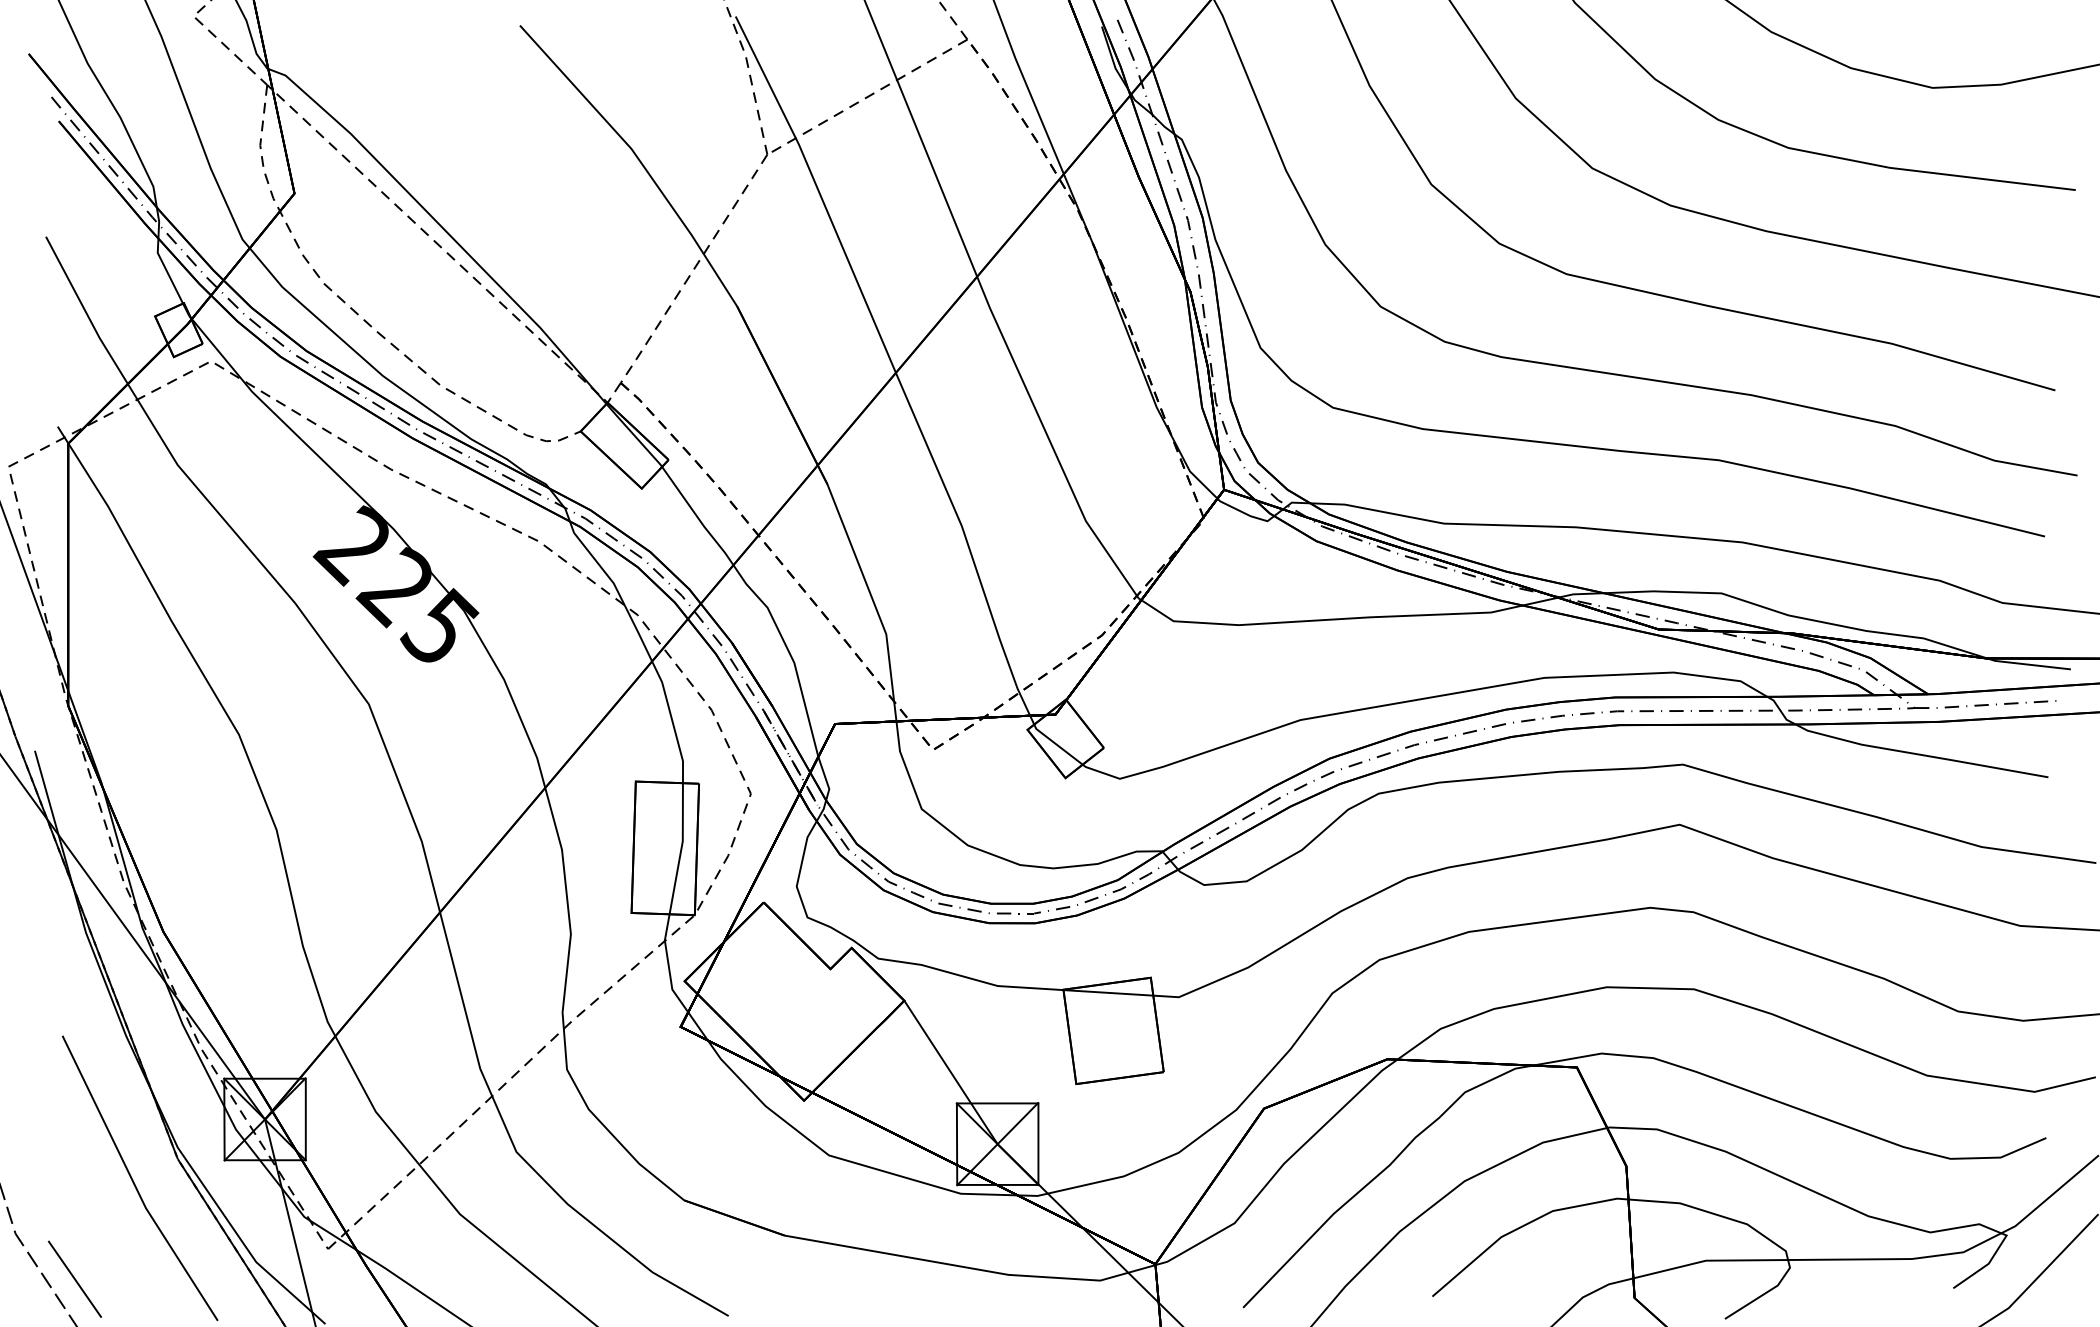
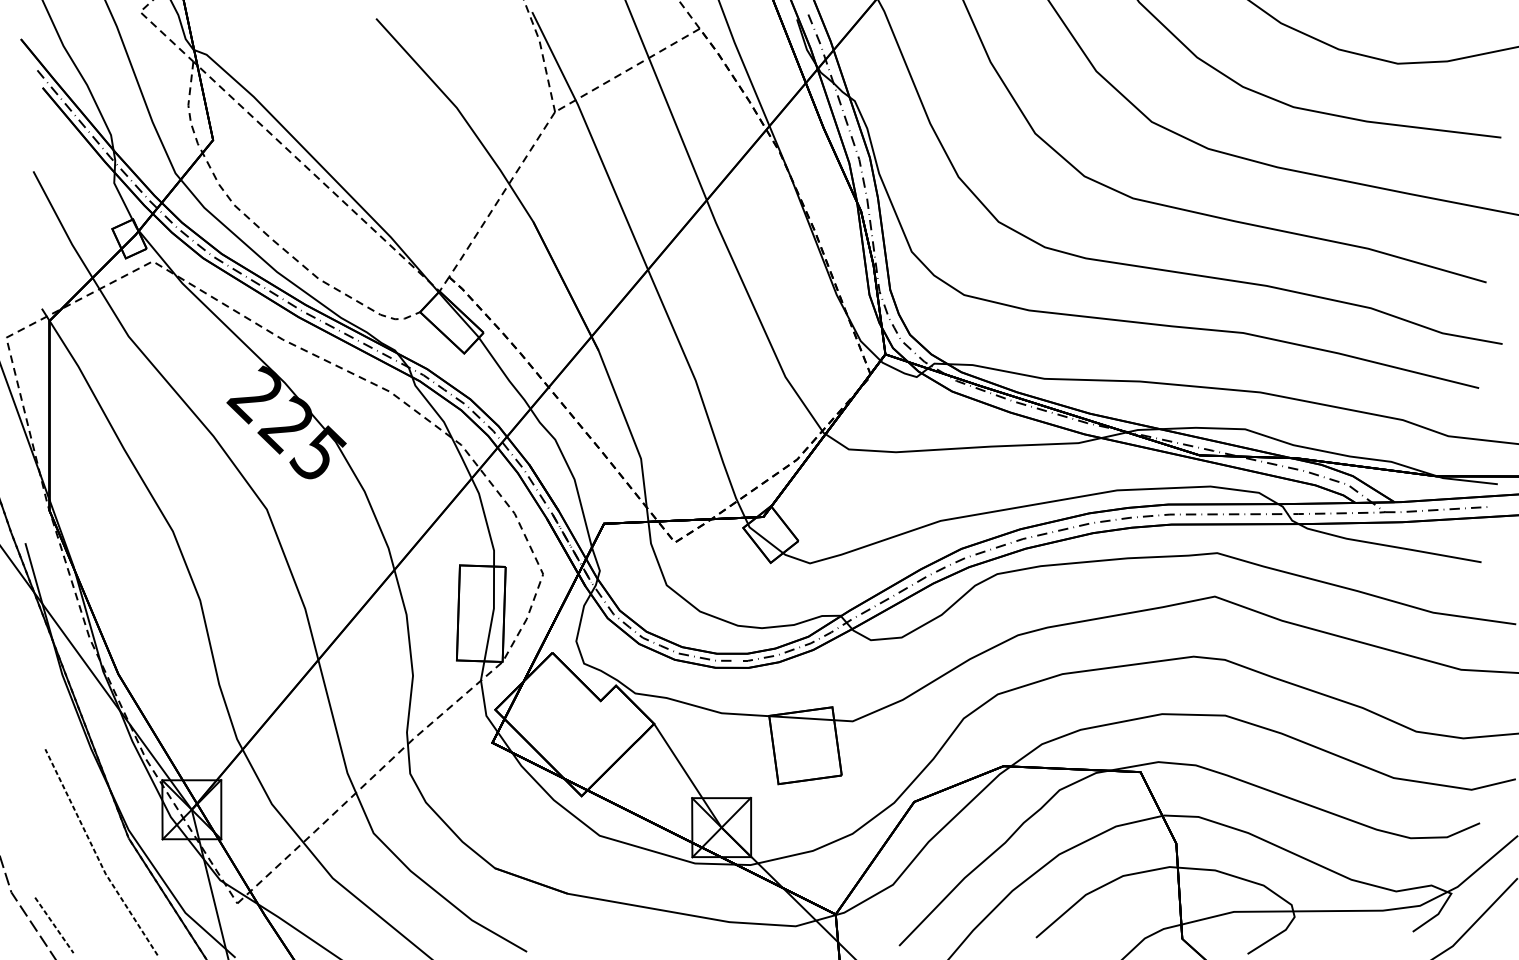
line: (133, 1182) -> (96, 855), solid -> dashed
line: (74, 1279) -> (54, 925), solid -> dashed

